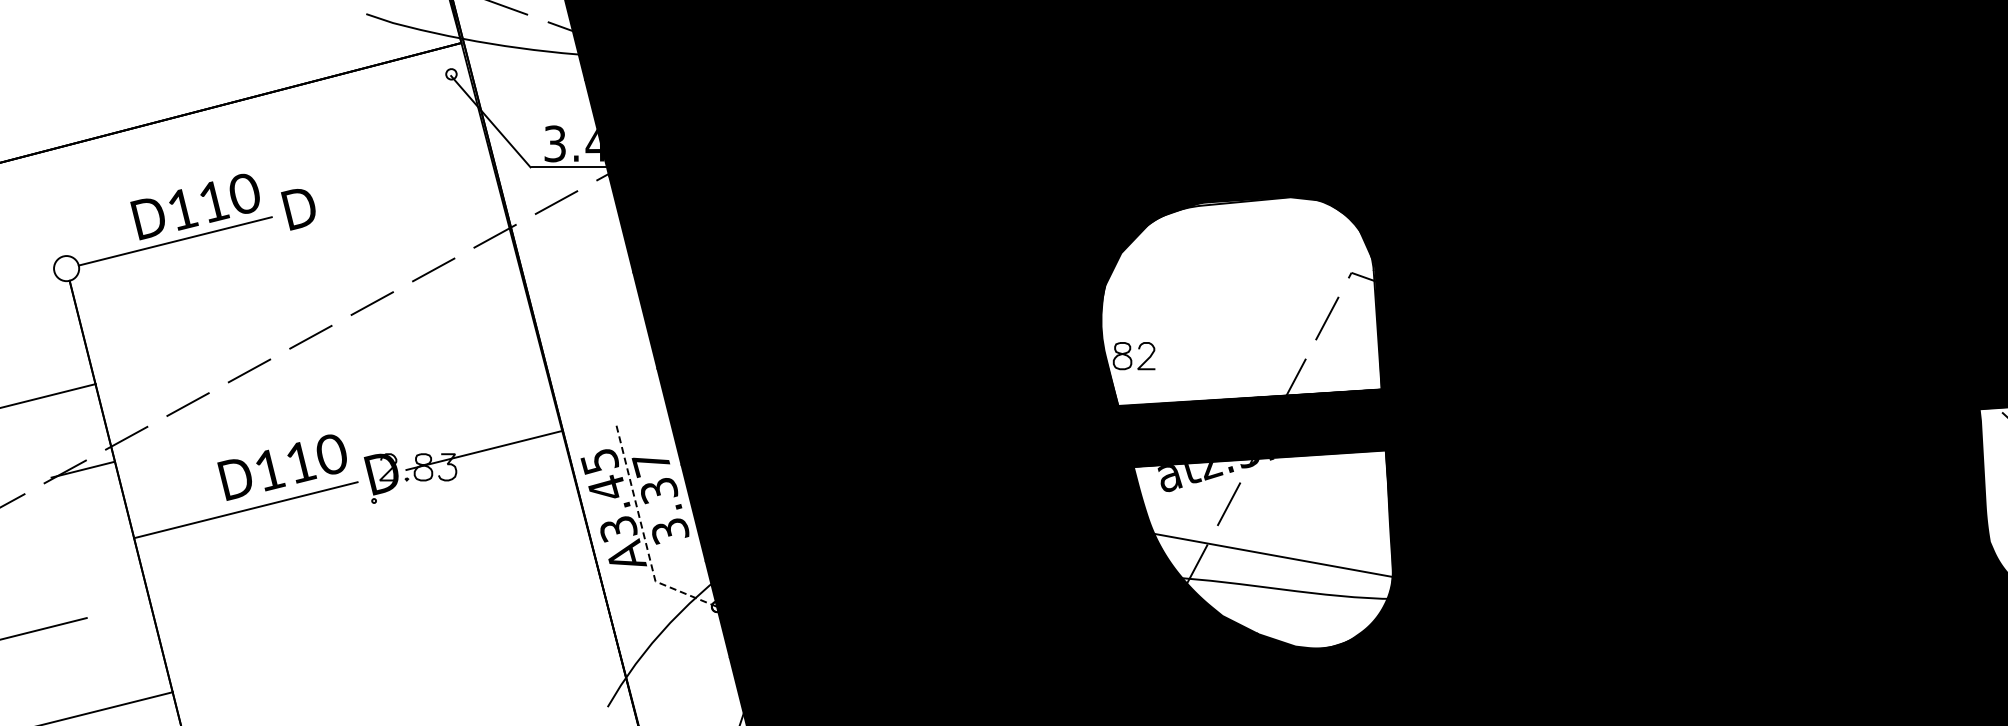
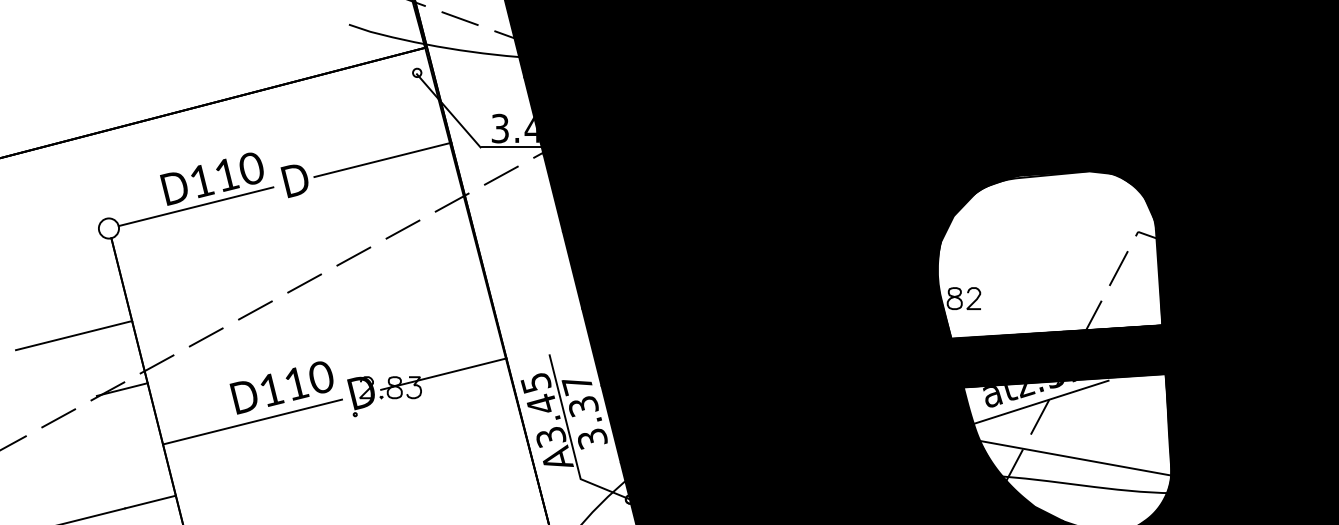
line: (408, 182) -> (382, 159), added
line: (1229, 485) -> (1040, 402), added
line: (644, 536) -> (571, 443), dashed -> solid
line: (118, 610) -> (150, 502), added

